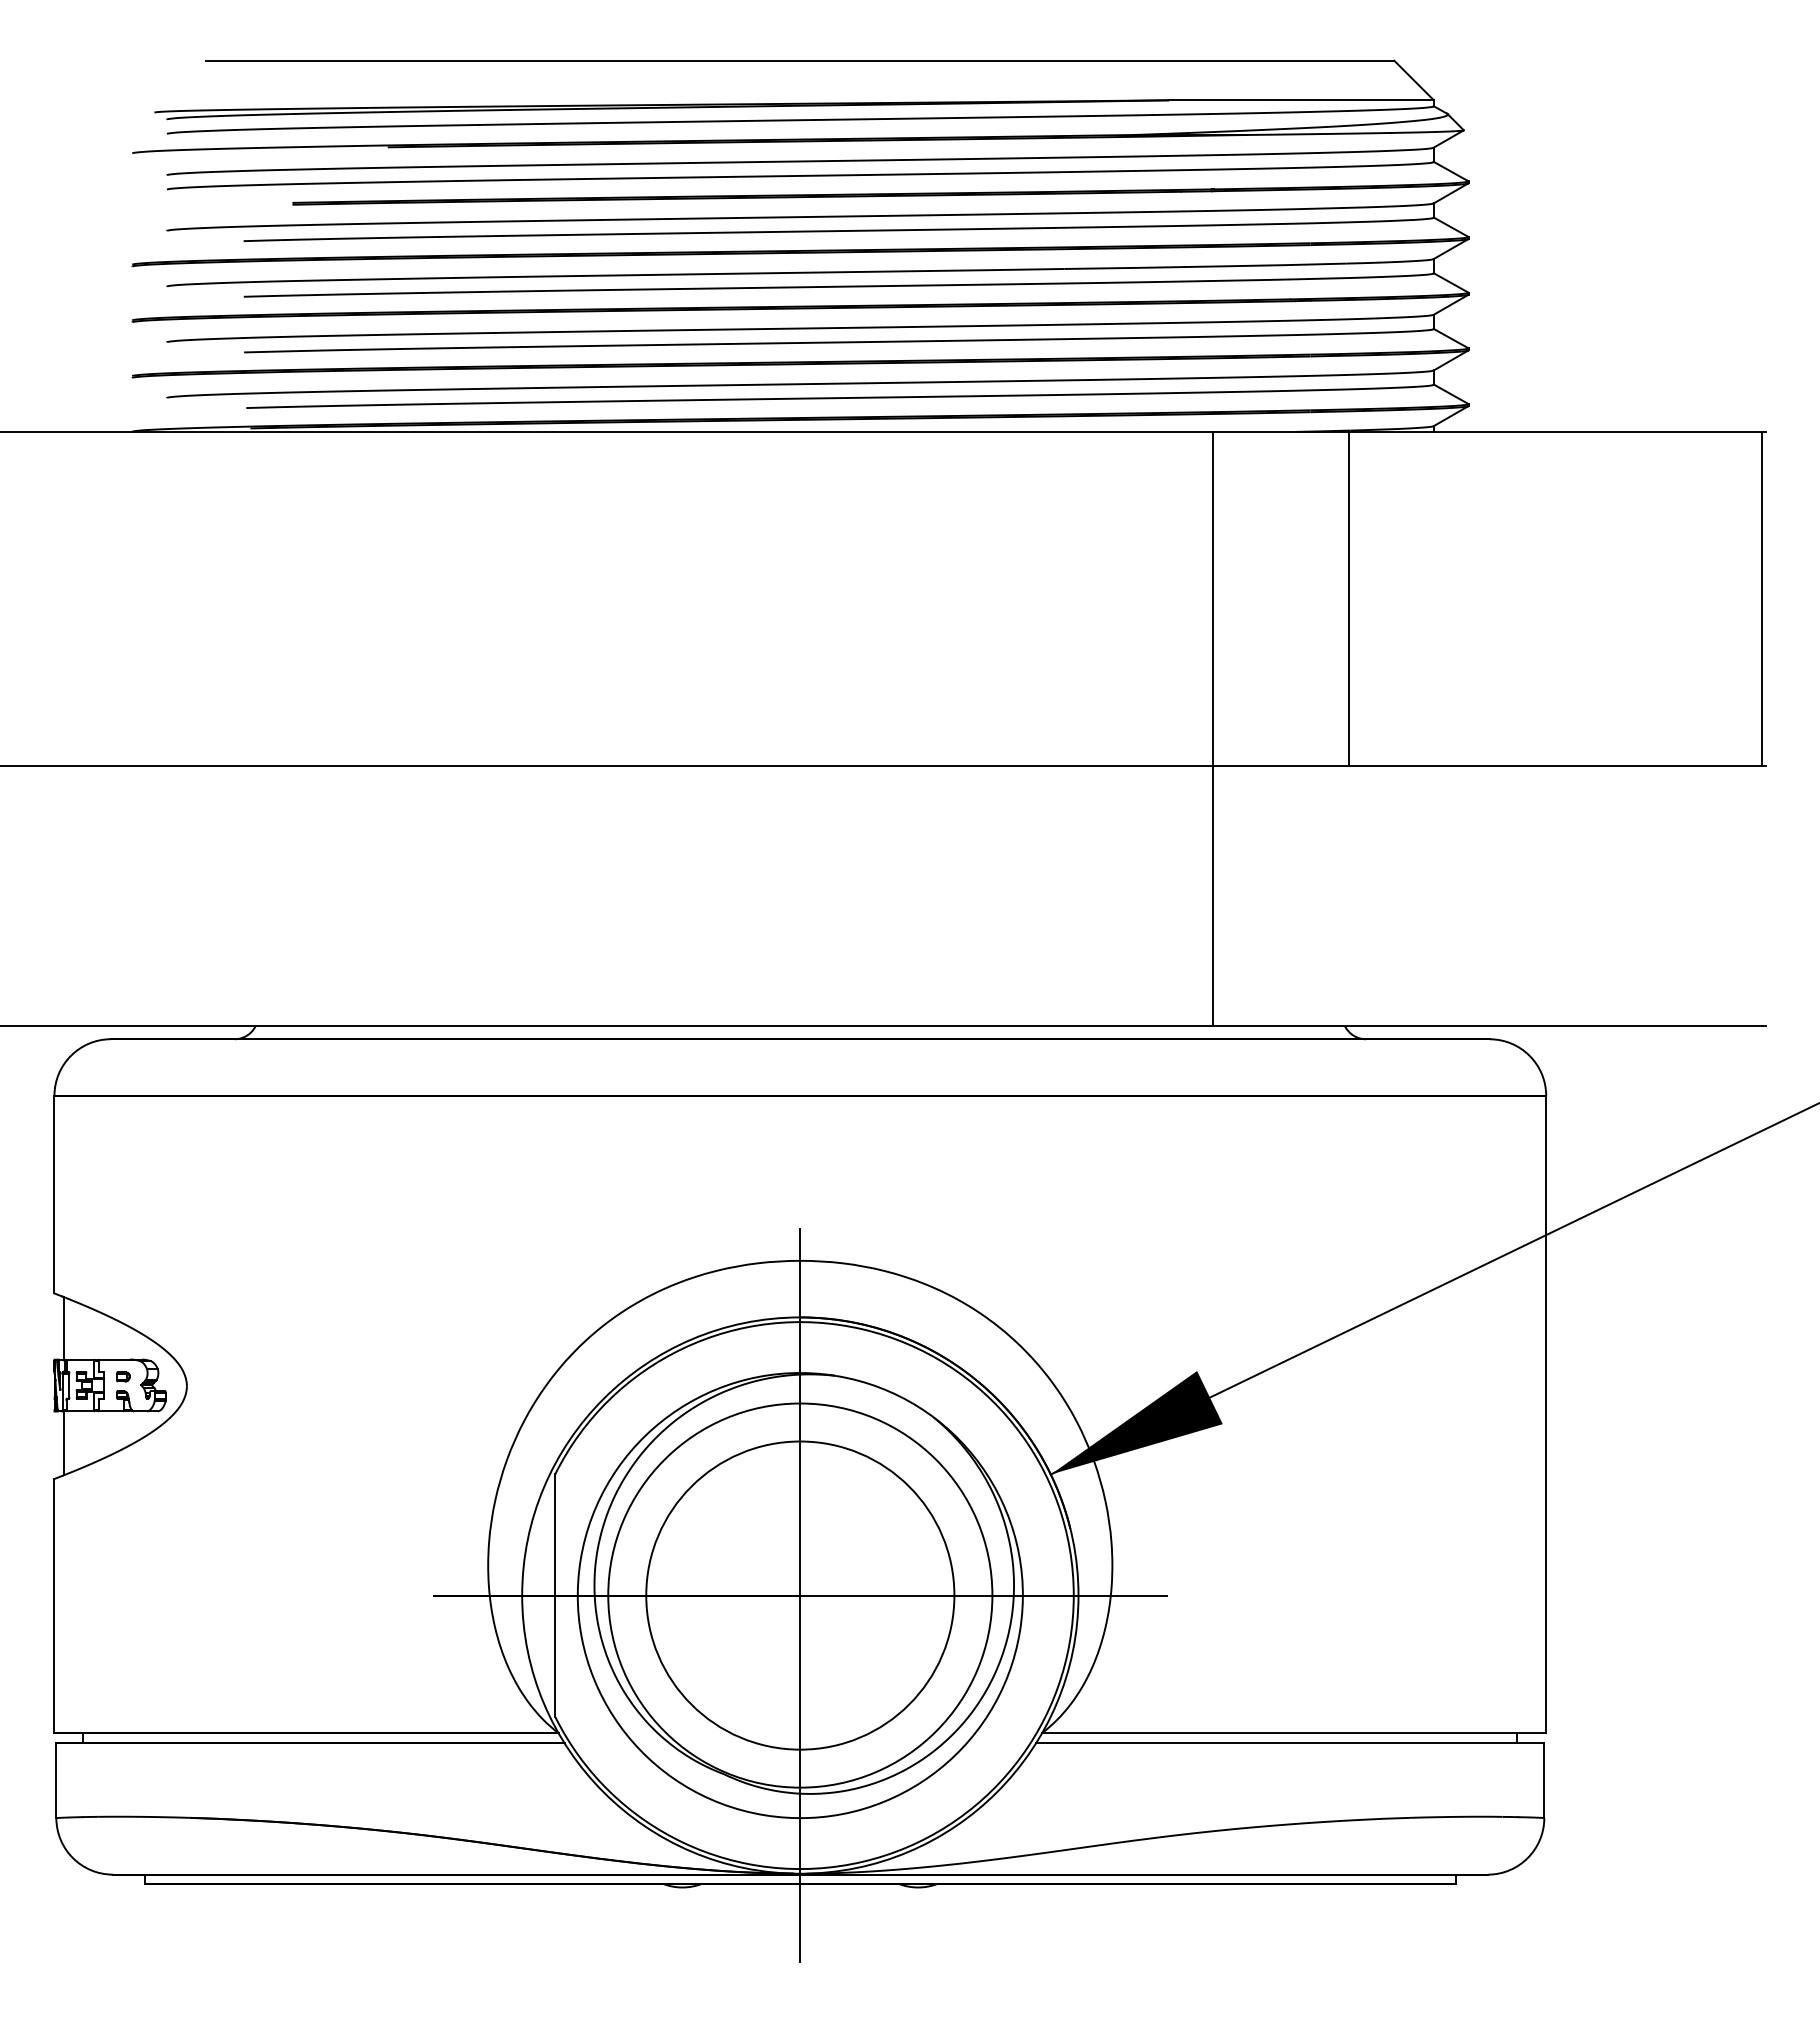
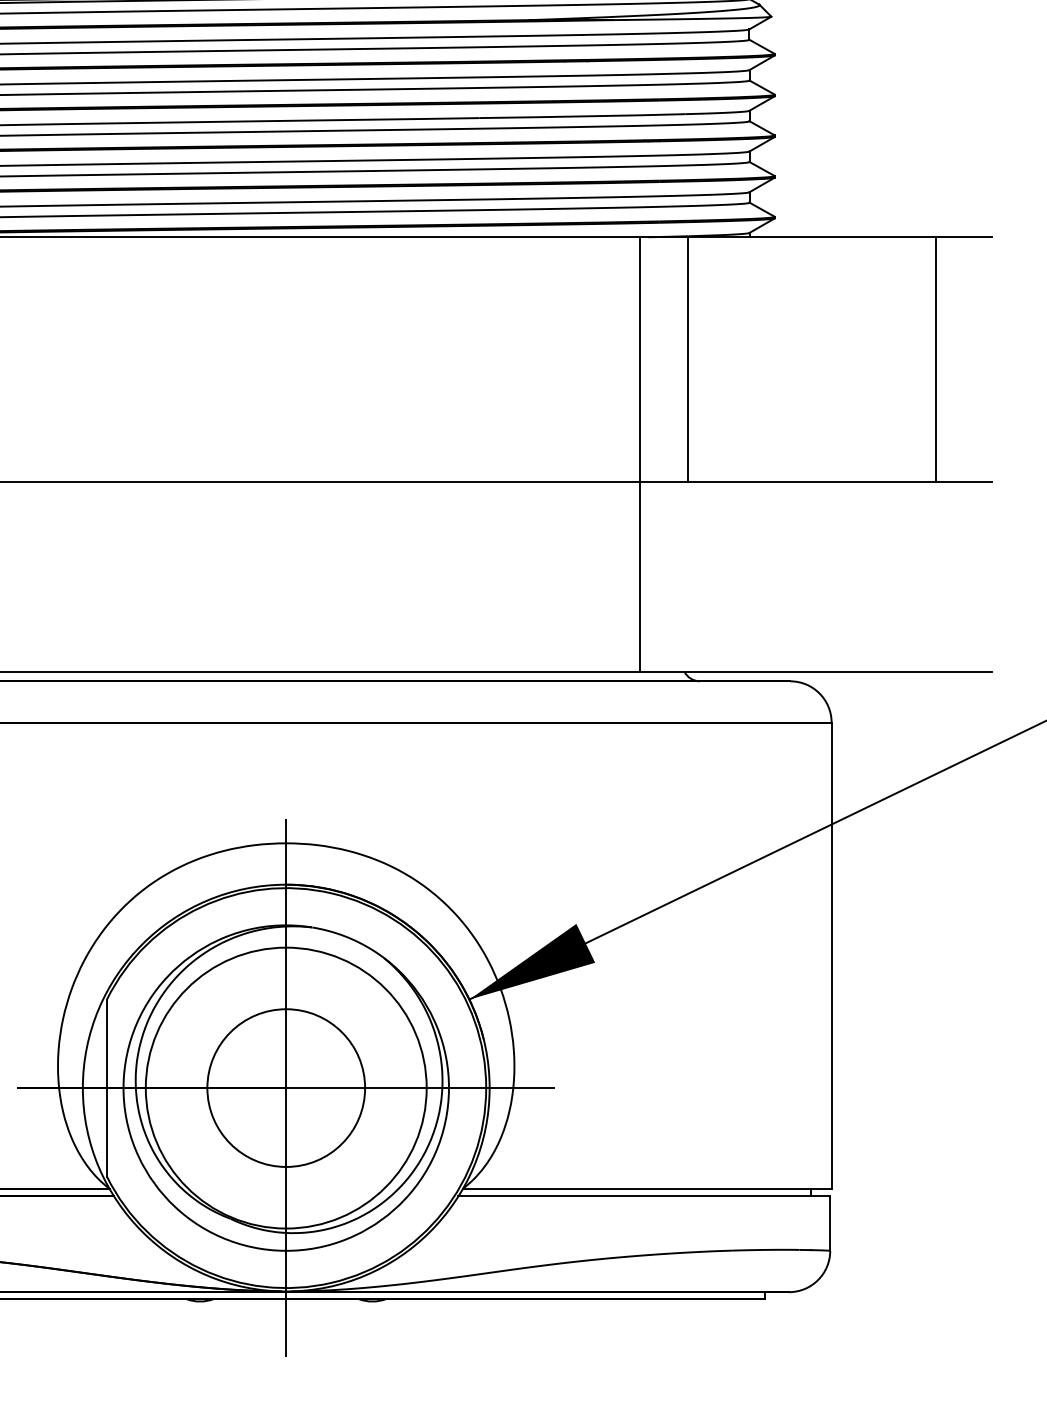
line: (1762, 598) -> (935, 359), moved
line: (1213, 728) -> (640, 454), moved
circle: (800, 1595) -> (286, 1088), size x0.7

